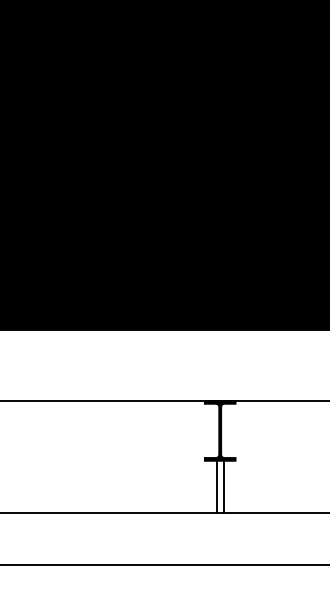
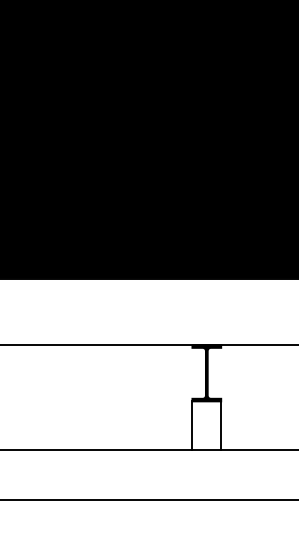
line: (216, 486) -> (192, 425), moved
line: (223, 486) -> (221, 425), moved

